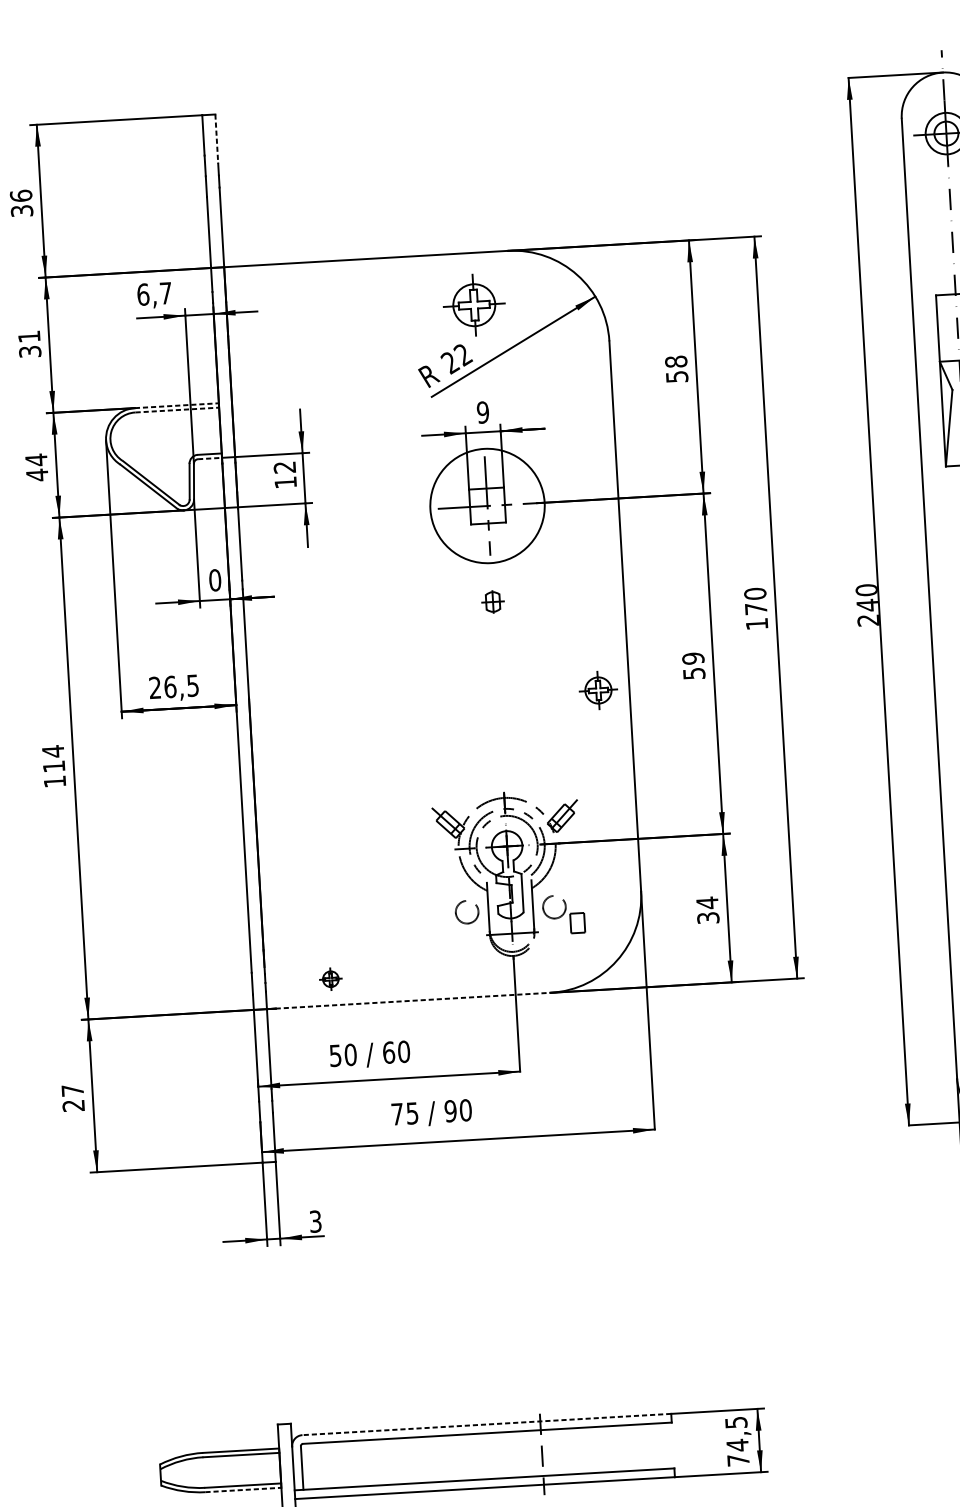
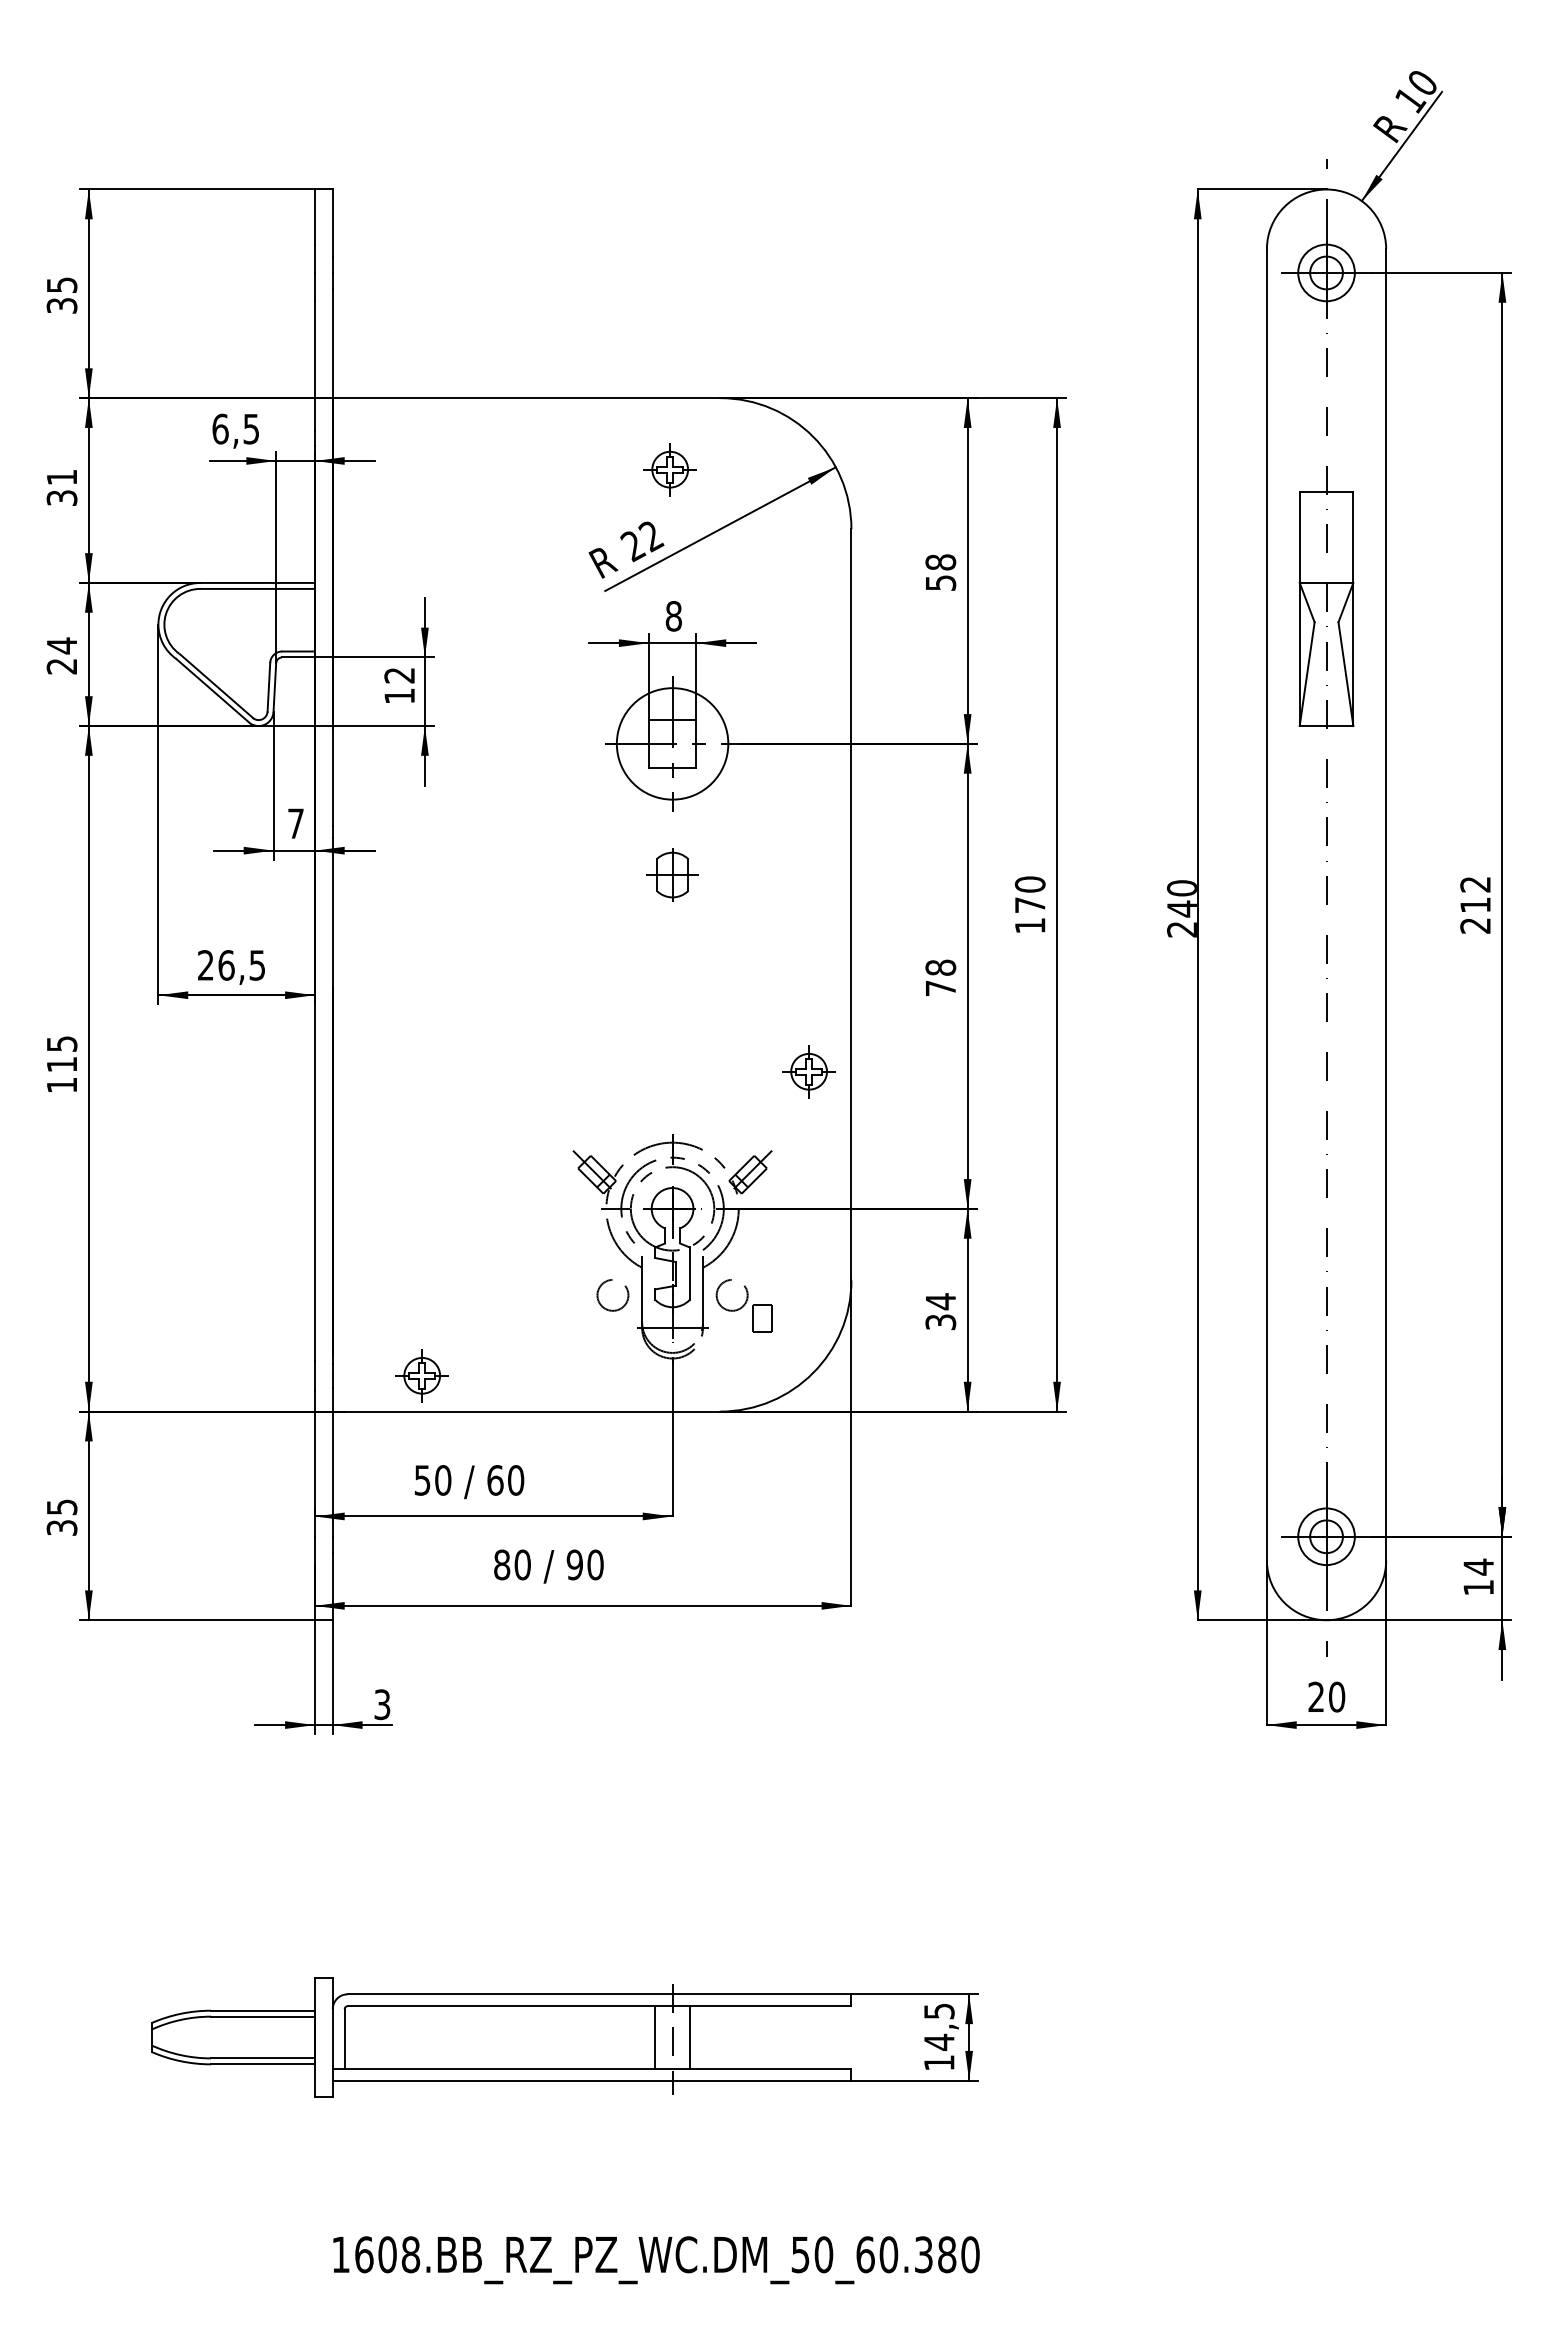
line: (216, 139) -> (332, 223), dashed -> solid
text: (20, 196) -> (61, 285), 36 -> 35
text: (165, 293) -> (250, 429), 6,7 -> 6,5
part: (473, 305) -> (669, 469), size x0.62
line: (177, 405) -> (258, 582), dashed -> solid
line: (177, 409) -> (258, 588), dashed -> solid
text: (482, 412) -> (673, 616), 9 -> 8
line: (210, 458) -> (299, 657), dashed -> solid
text: (36, 475) -> (61, 666), 44 -> 24
circle: (487, 505) -> (672, 743), size x0.71
text: (214, 580) -> (295, 823), 0 -> 7
part: (492, 601) -> (672, 874), size x1.67
text: (693, 665) -> (940, 977), 59 -> 78
part: (598, 690) -> (808, 1071), moved
text: (53, 751) -> (62, 1043), 114 -> 115
part: (330, 979) -> (421, 1375), size x1.67
line: (413, 1000) -> (532, 1411), dashed -> solid
text: (73, 1098) -> (62, 1517), 27 -> 35
text: (404, 1113) -> (512, 1564), 75 -> 80
line: (486, 1424) -> (599, 1994), dashed -> solid
line: (555, 1452) -> (690, 2037), added
line: (528, 1453) -> (654, 2037), added
text: (738, 1460) -> (939, 2062), 74,5 -> 14,5
line: (243, 1490) -> (263, 2064), dashed -> solid

